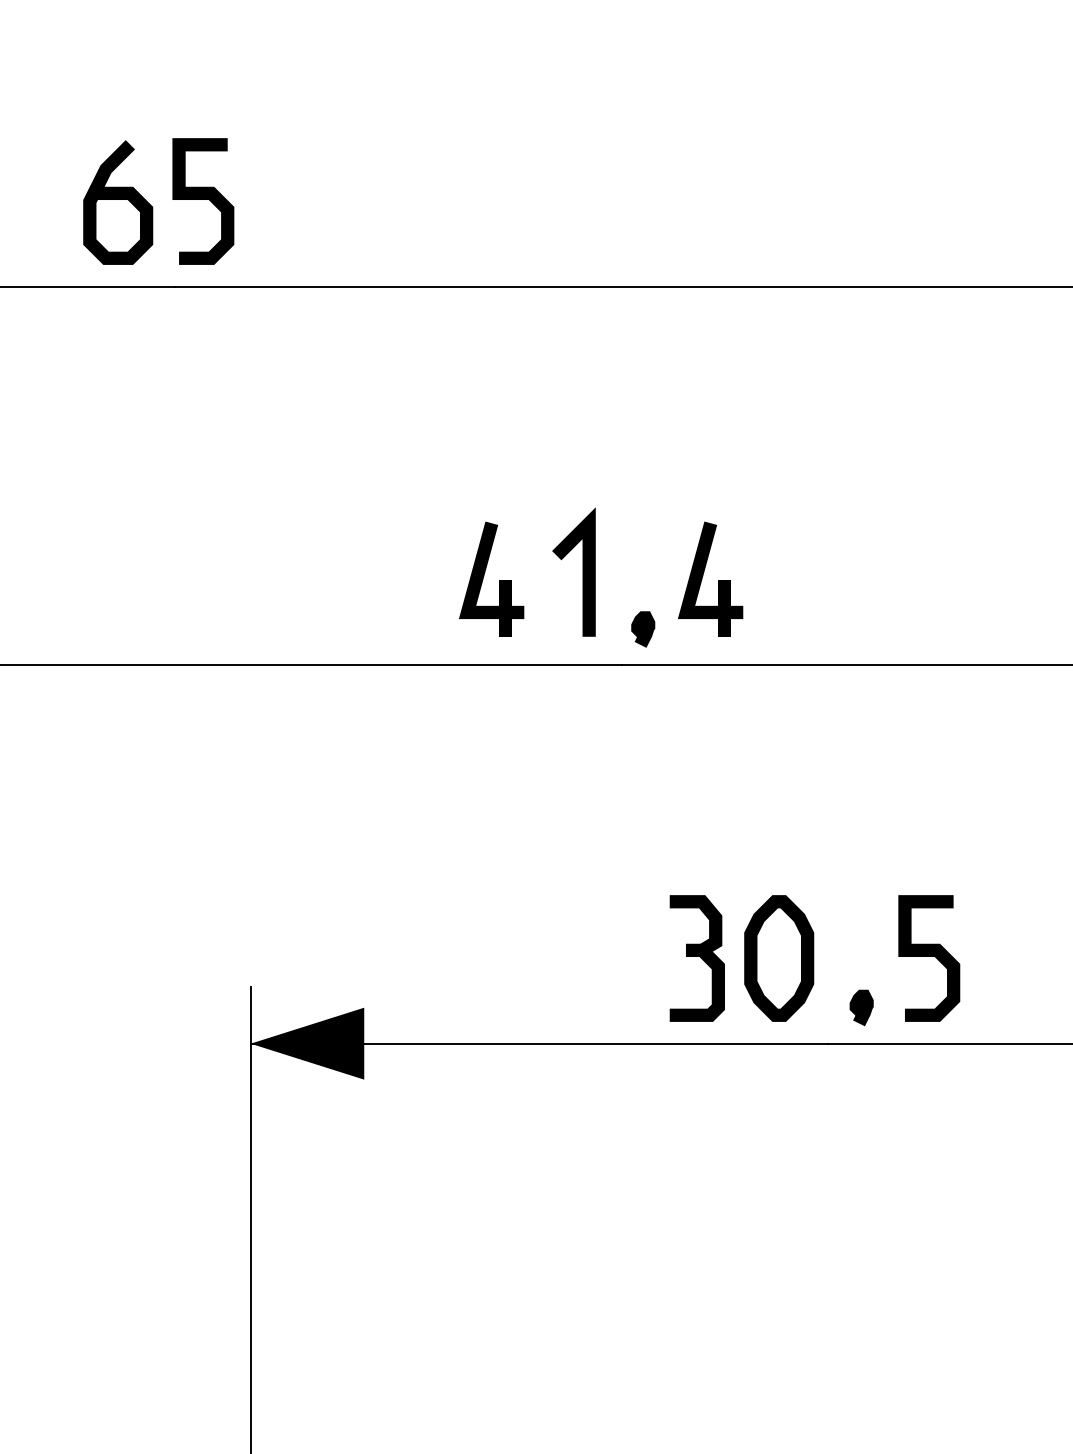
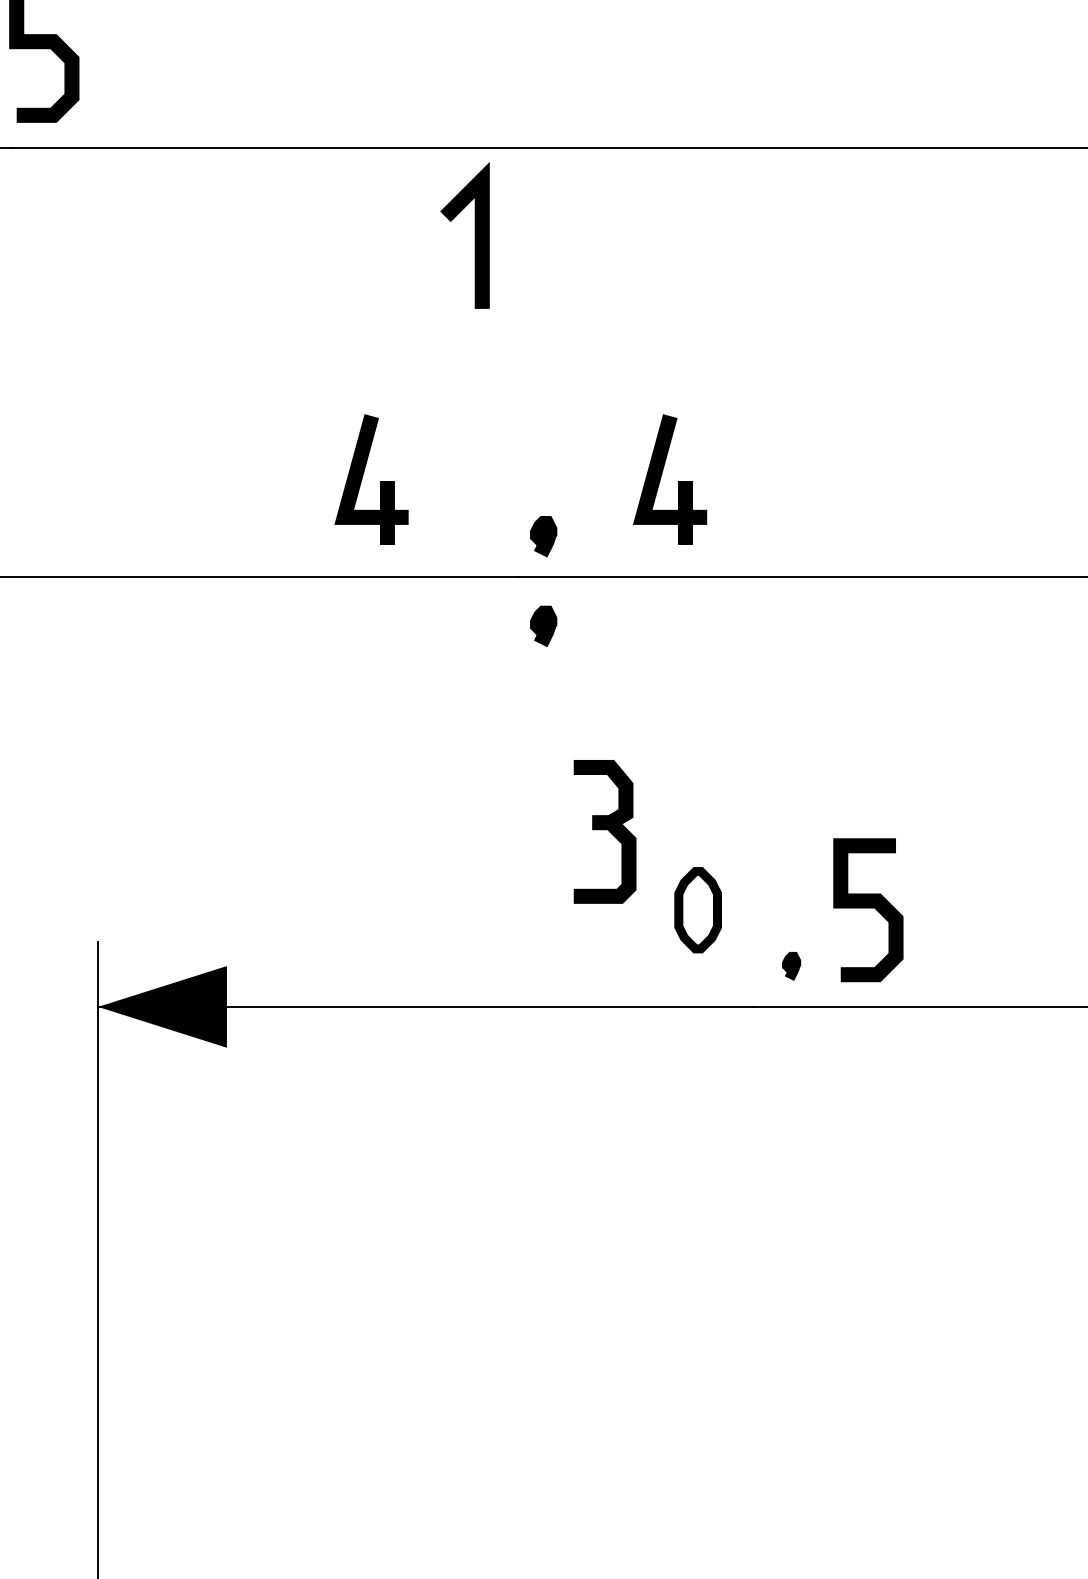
line: (582, 571) -> (474, 234), moved
part: (703, 576) -> (662, 476), moved
part: (643, 708) -> (543, 626), added
part: (696, 958) -> (604, 831), moved
part: (779, 958) -> (698, 910), size x0.6
part: (861, 1007) -> (791, 965), size x0.7

